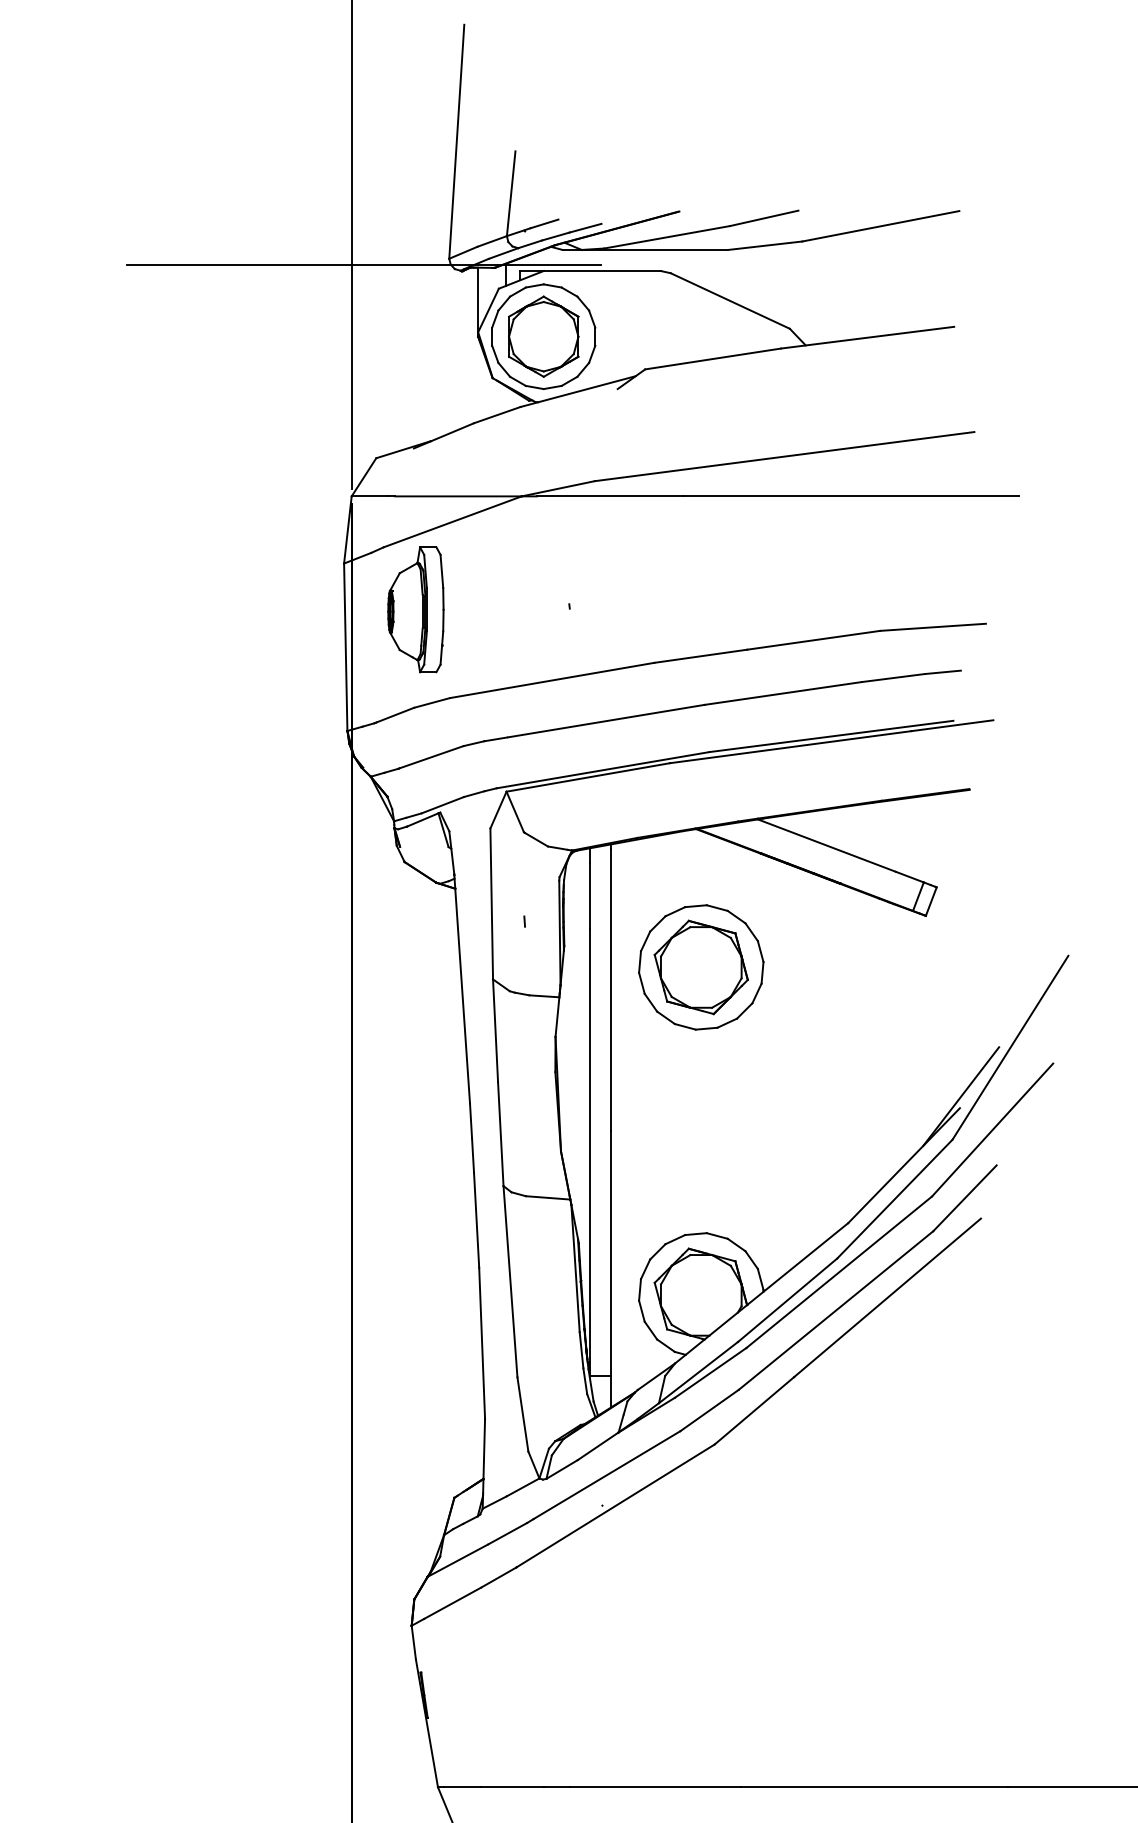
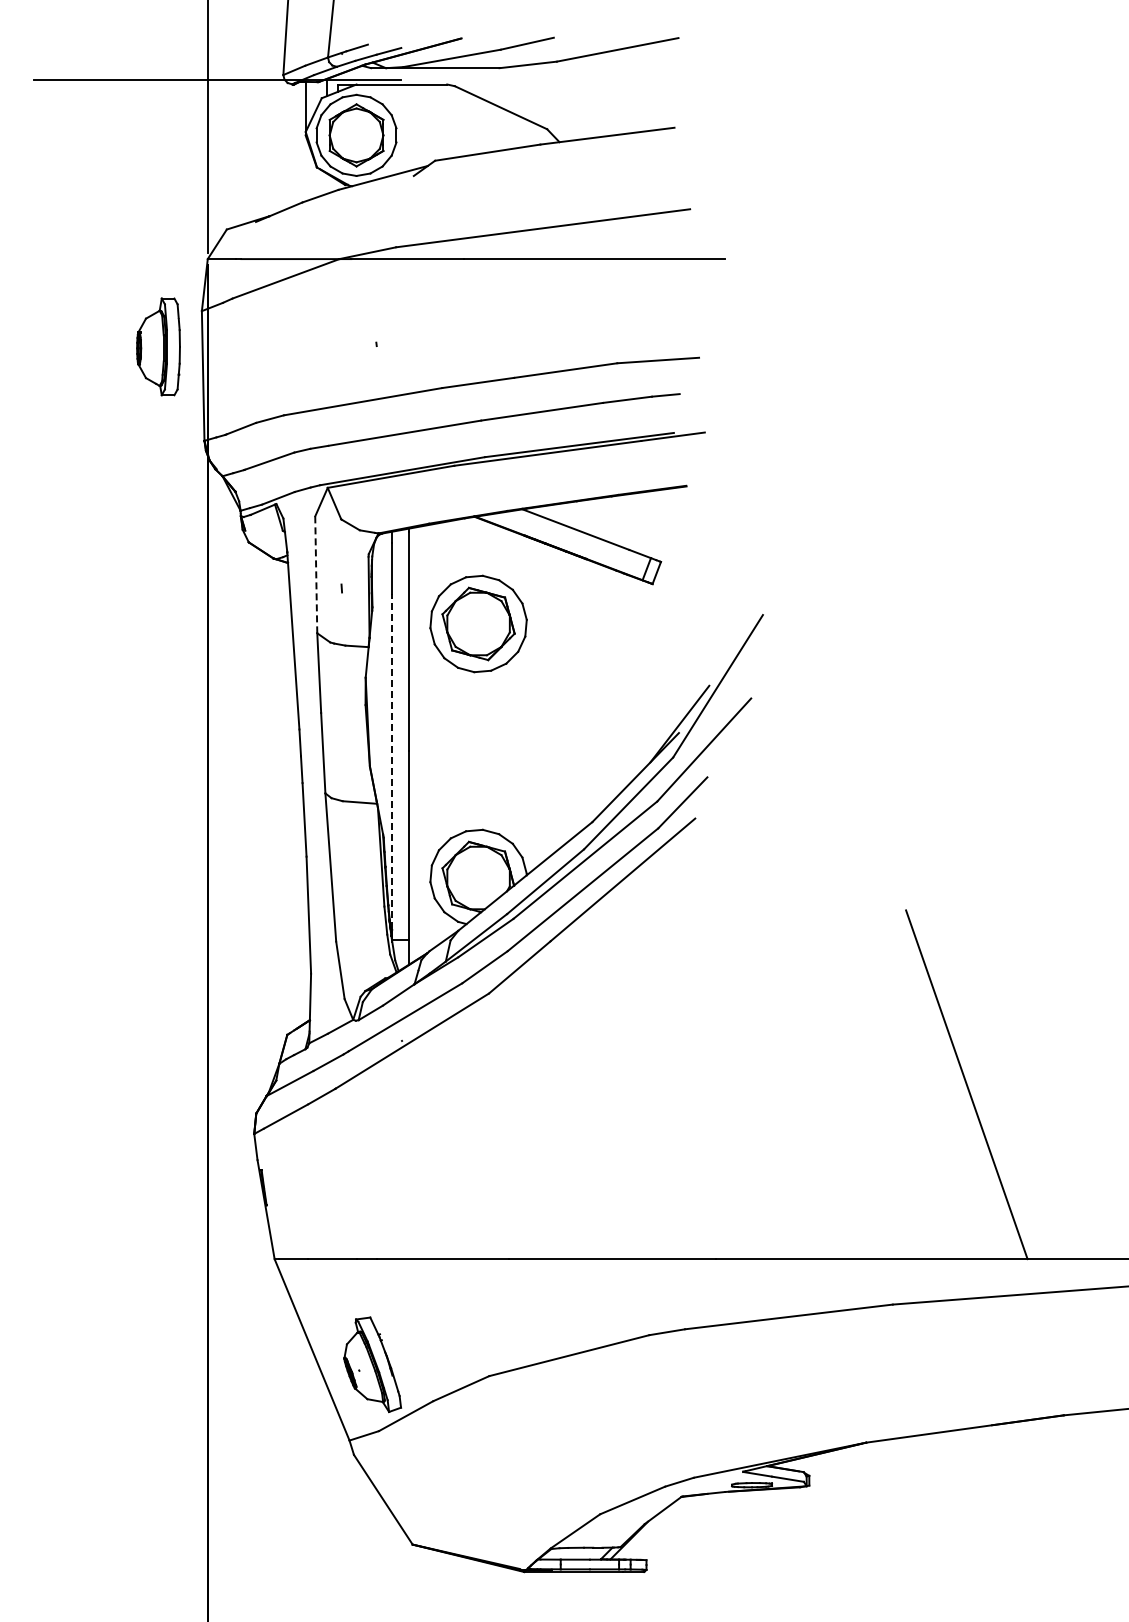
part: (415, 609) -> (158, 346), moved
line: (492, 904) -> (316, 575), solid -> dashed
line: (590, 1151) -> (392, 766), solid -> dashed

